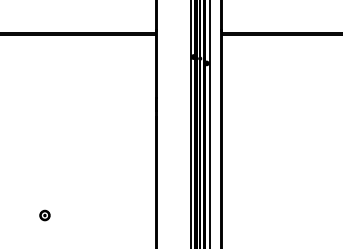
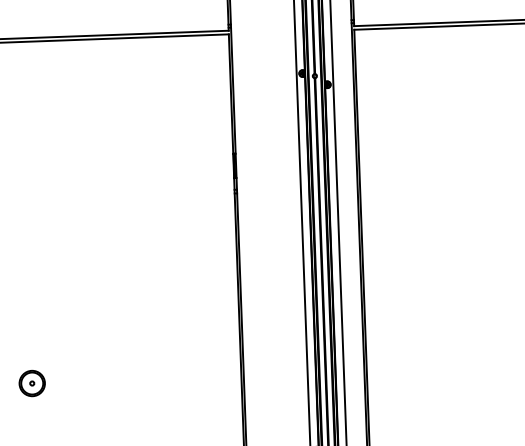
part: (44, 215) -> (31, 383), size x1.4

